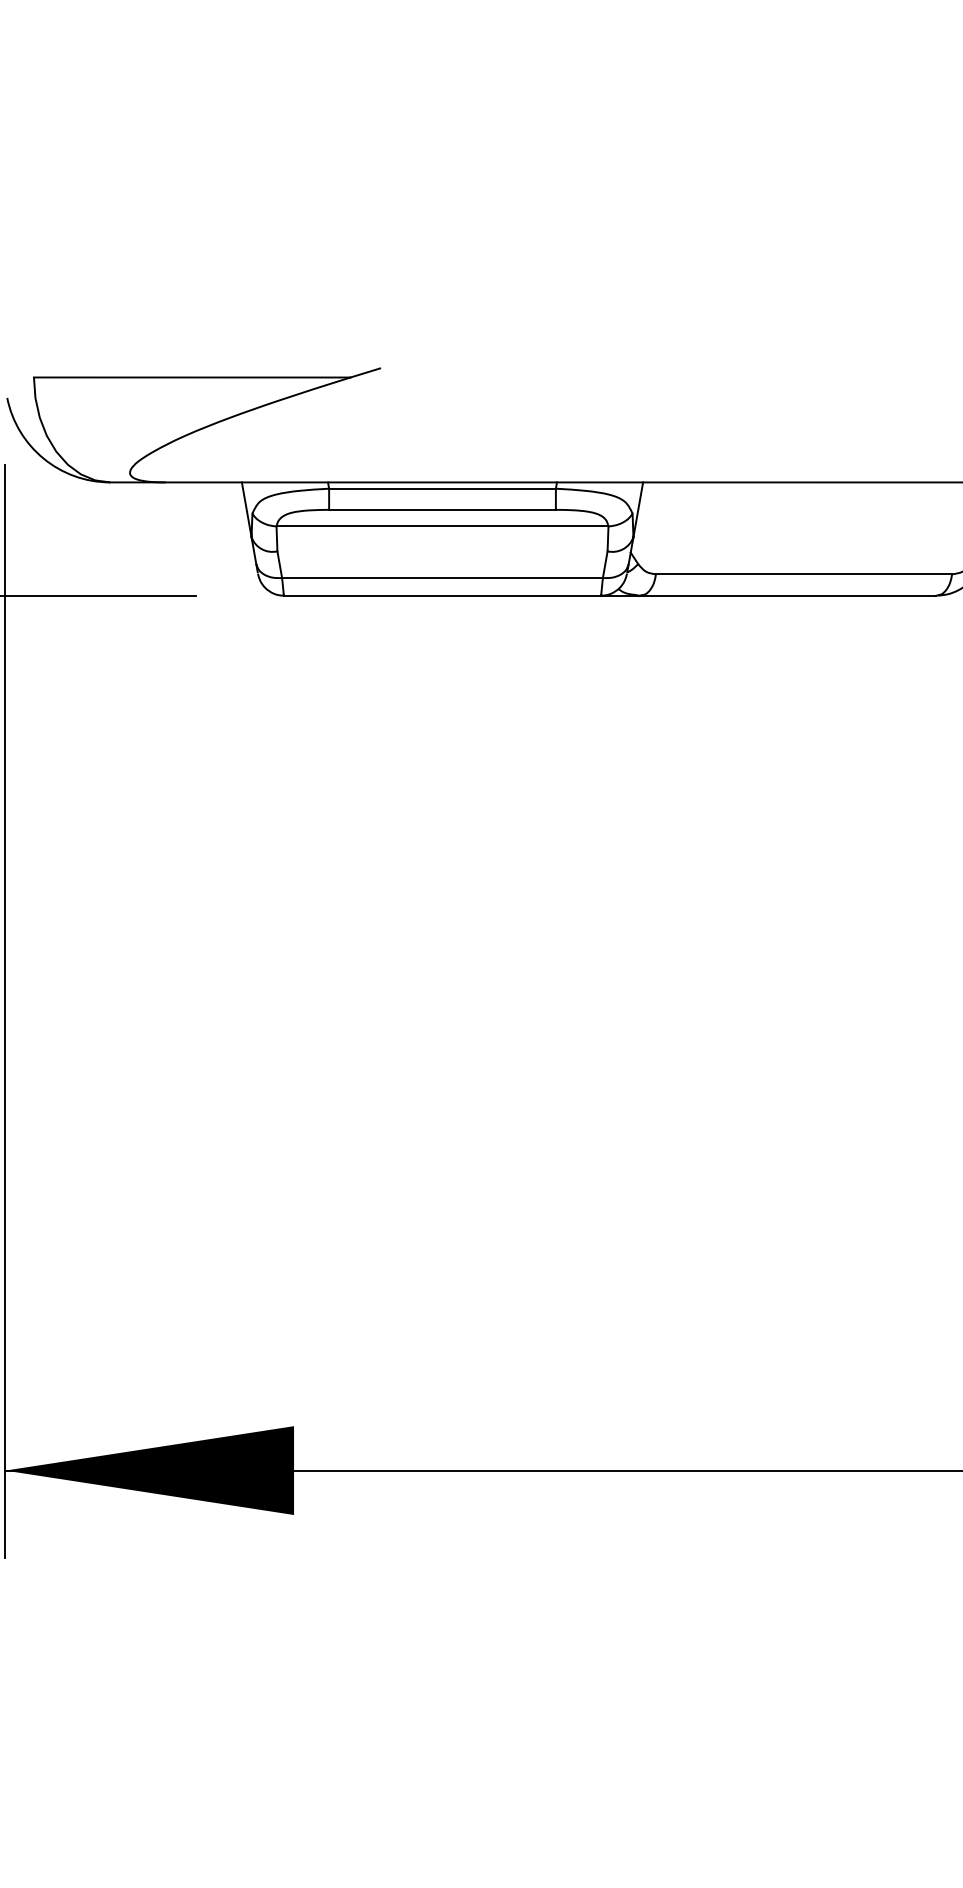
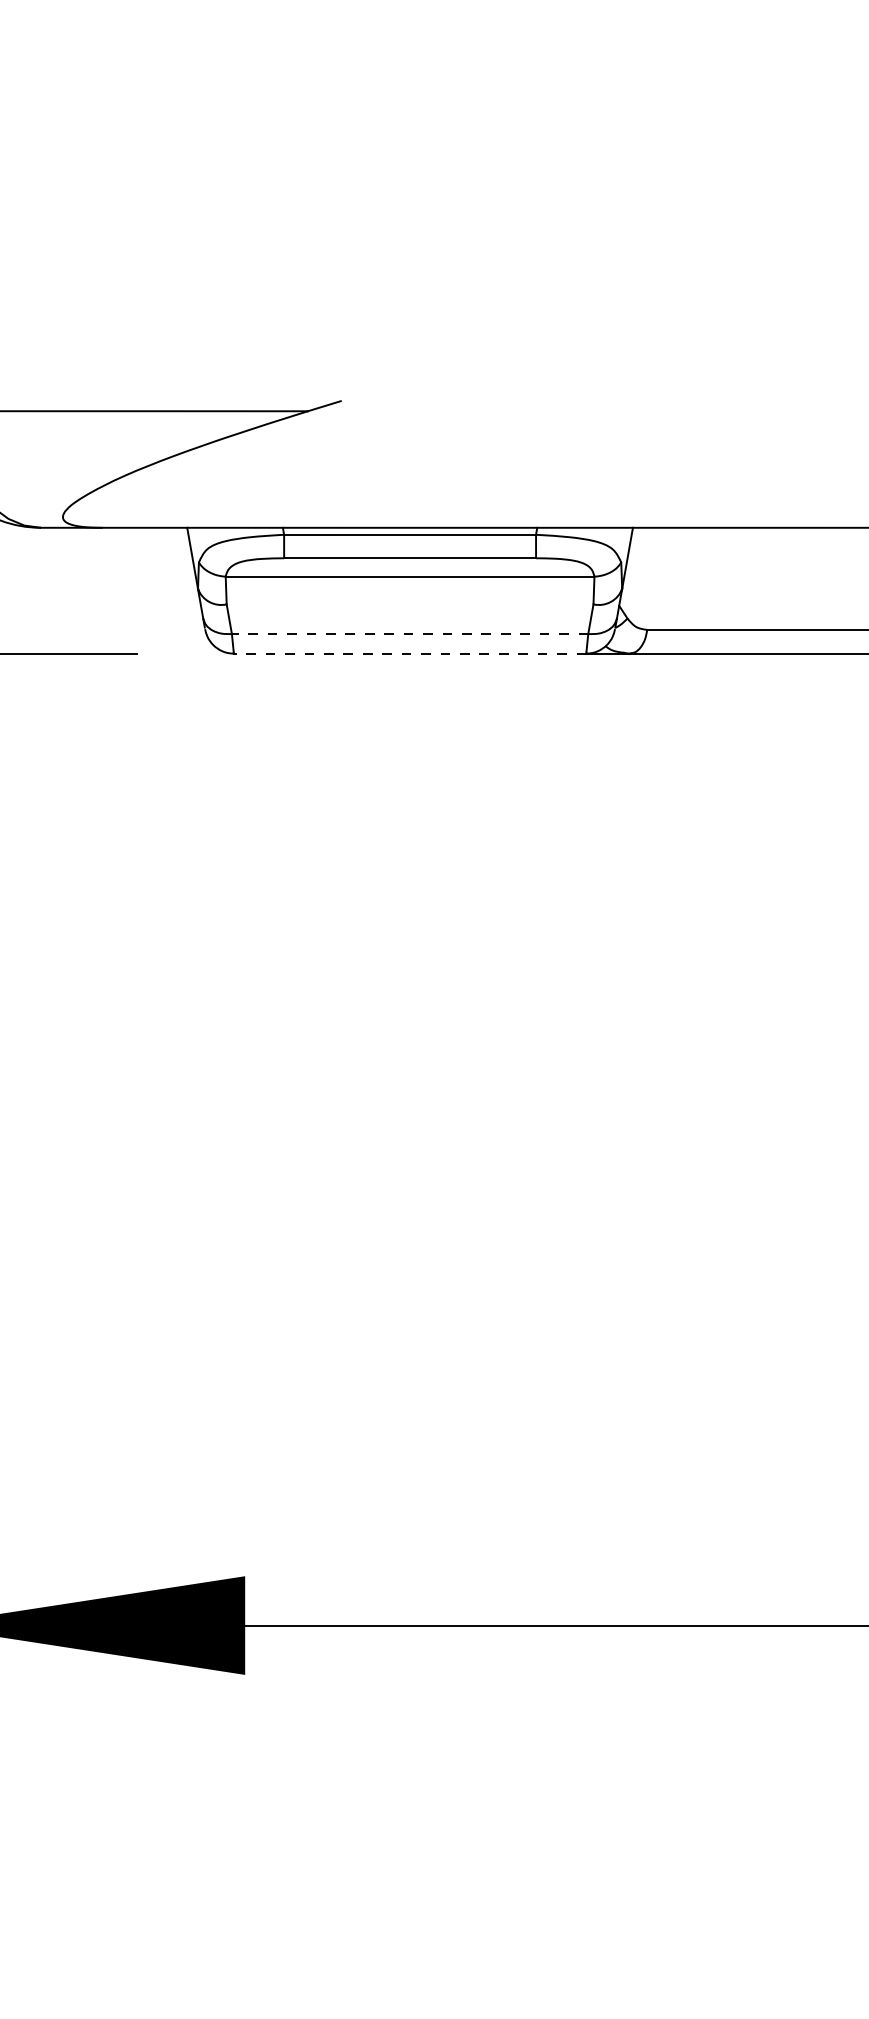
line: (442, 578) -> (410, 634), solid -> dashed
line: (442, 596) -> (410, 654), solid -> dashed

